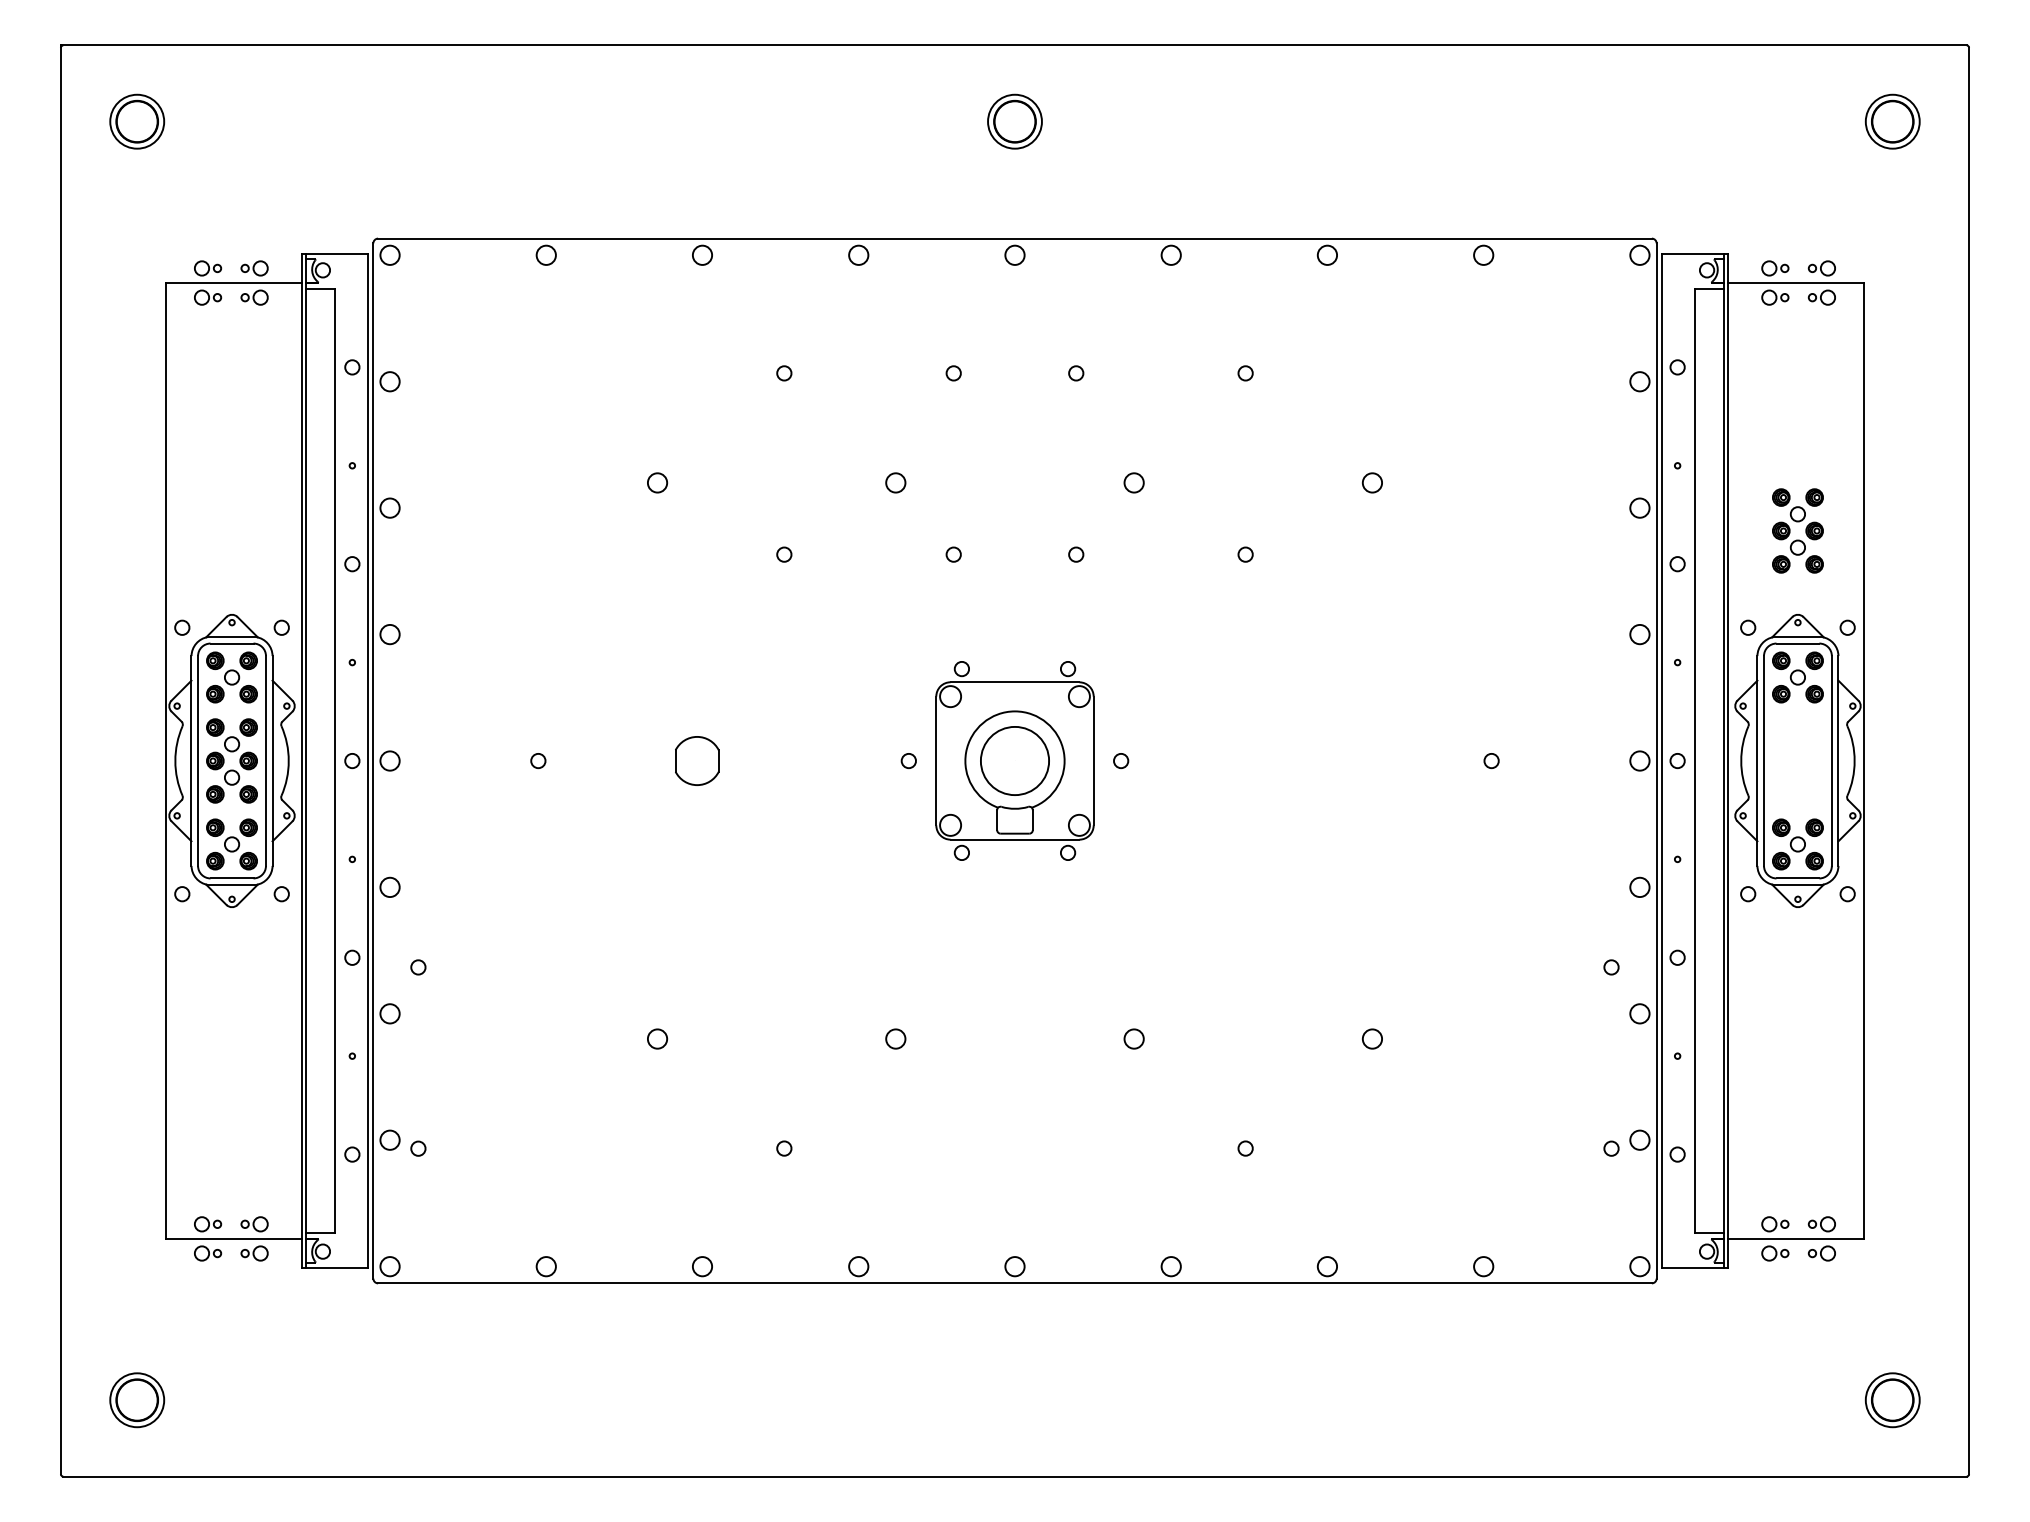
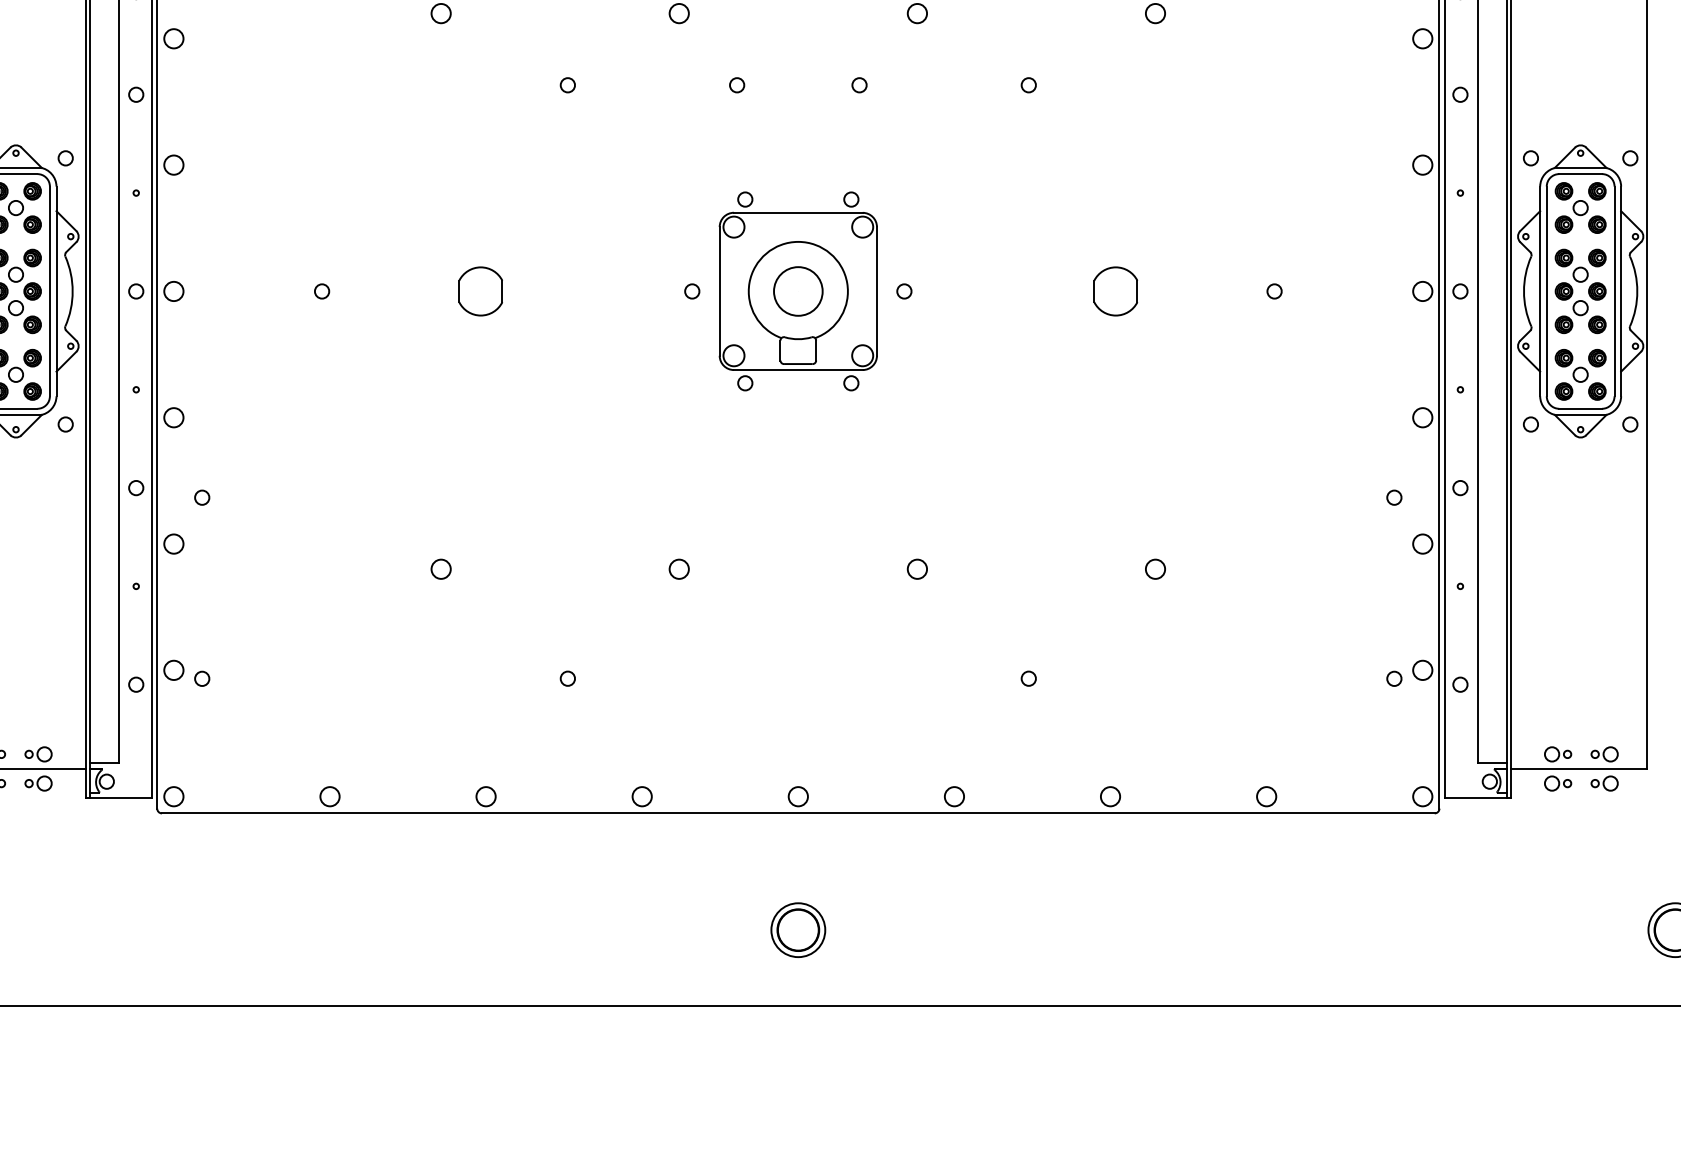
part: (1790, 530) -> (1573, 290), moved
circle: (1014, 760) -> (797, 290), size x0.71
part: (1332, 760) -> (1115, 290), added
part: (1014, 1400) -> (797, 930), added

